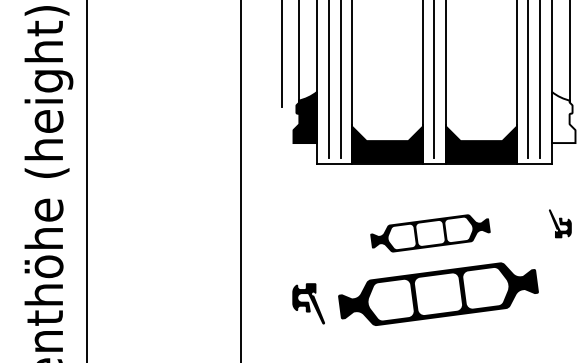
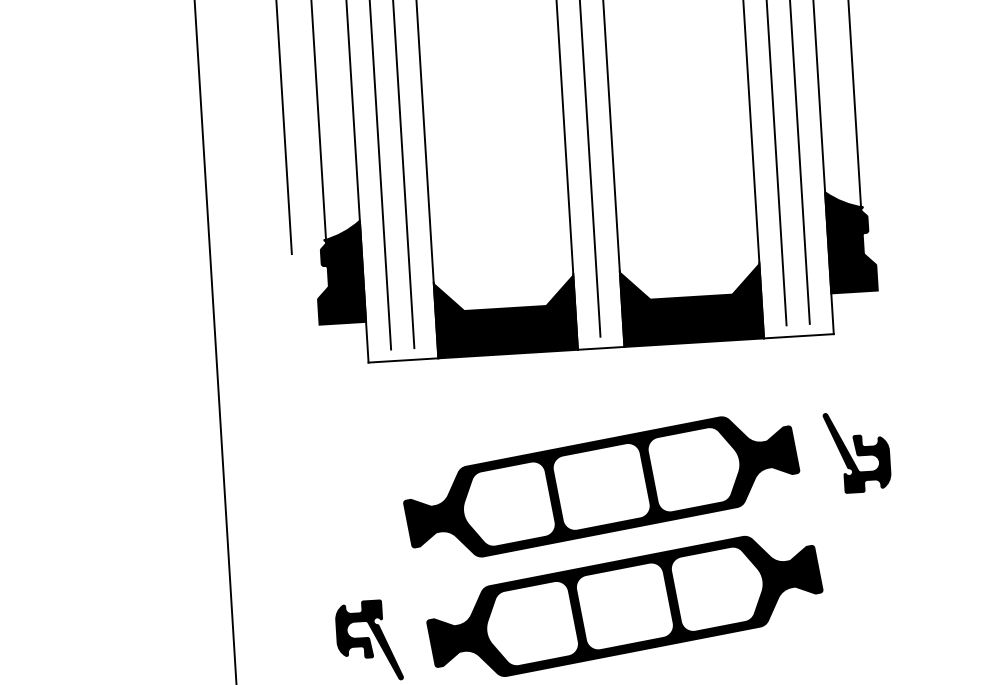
fill: (563, 117) -> (850, 241), added
part: (560, 223) -> (857, 451), size x1.43
part: (430, 233) -> (601, 487), size x1.67

